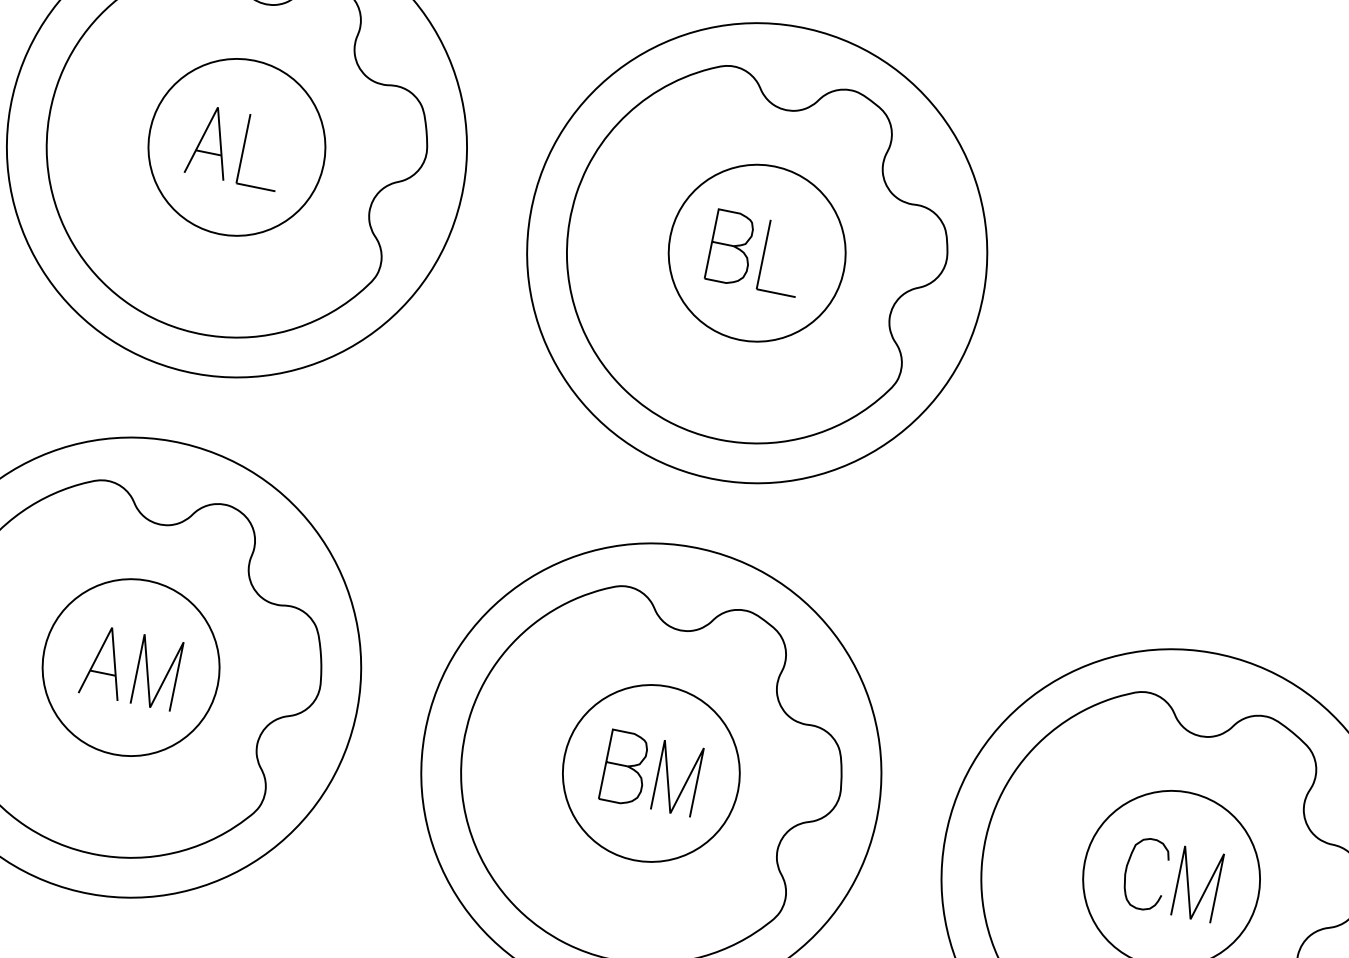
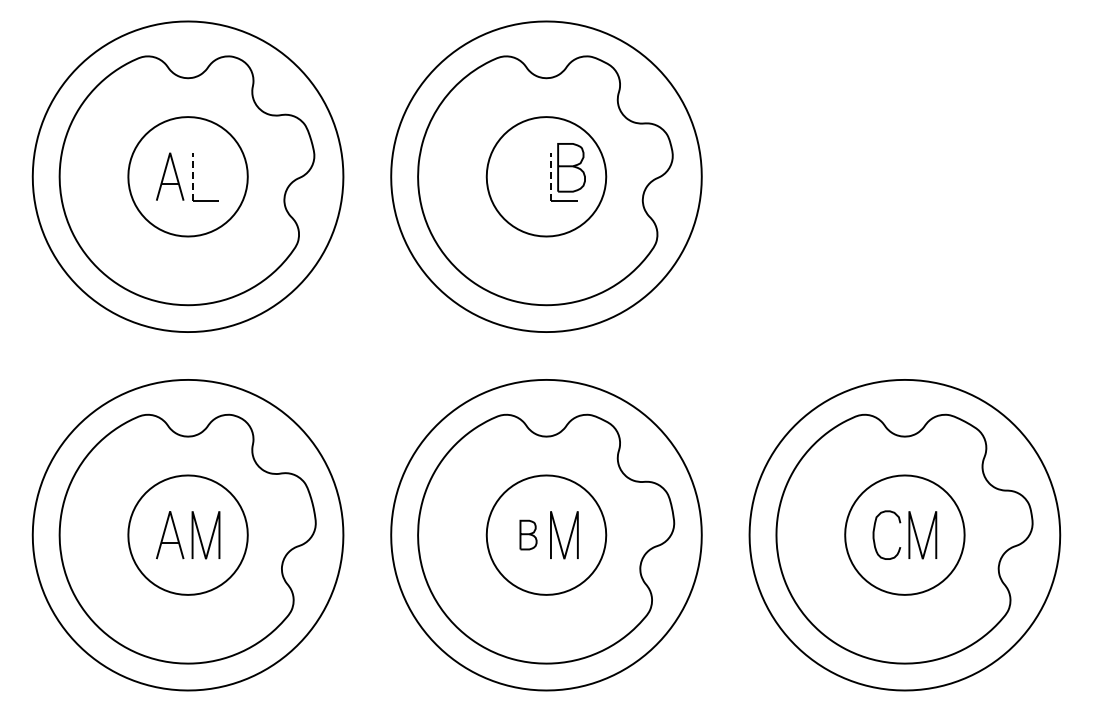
line: (243, 148) -> (192, 176), solid -> dashed
part: (731, 247) -> (571, 167), moved
line: (763, 253) -> (550, 176), solid -> dashed
part: (625, 767) -> (528, 534), size x0.6

